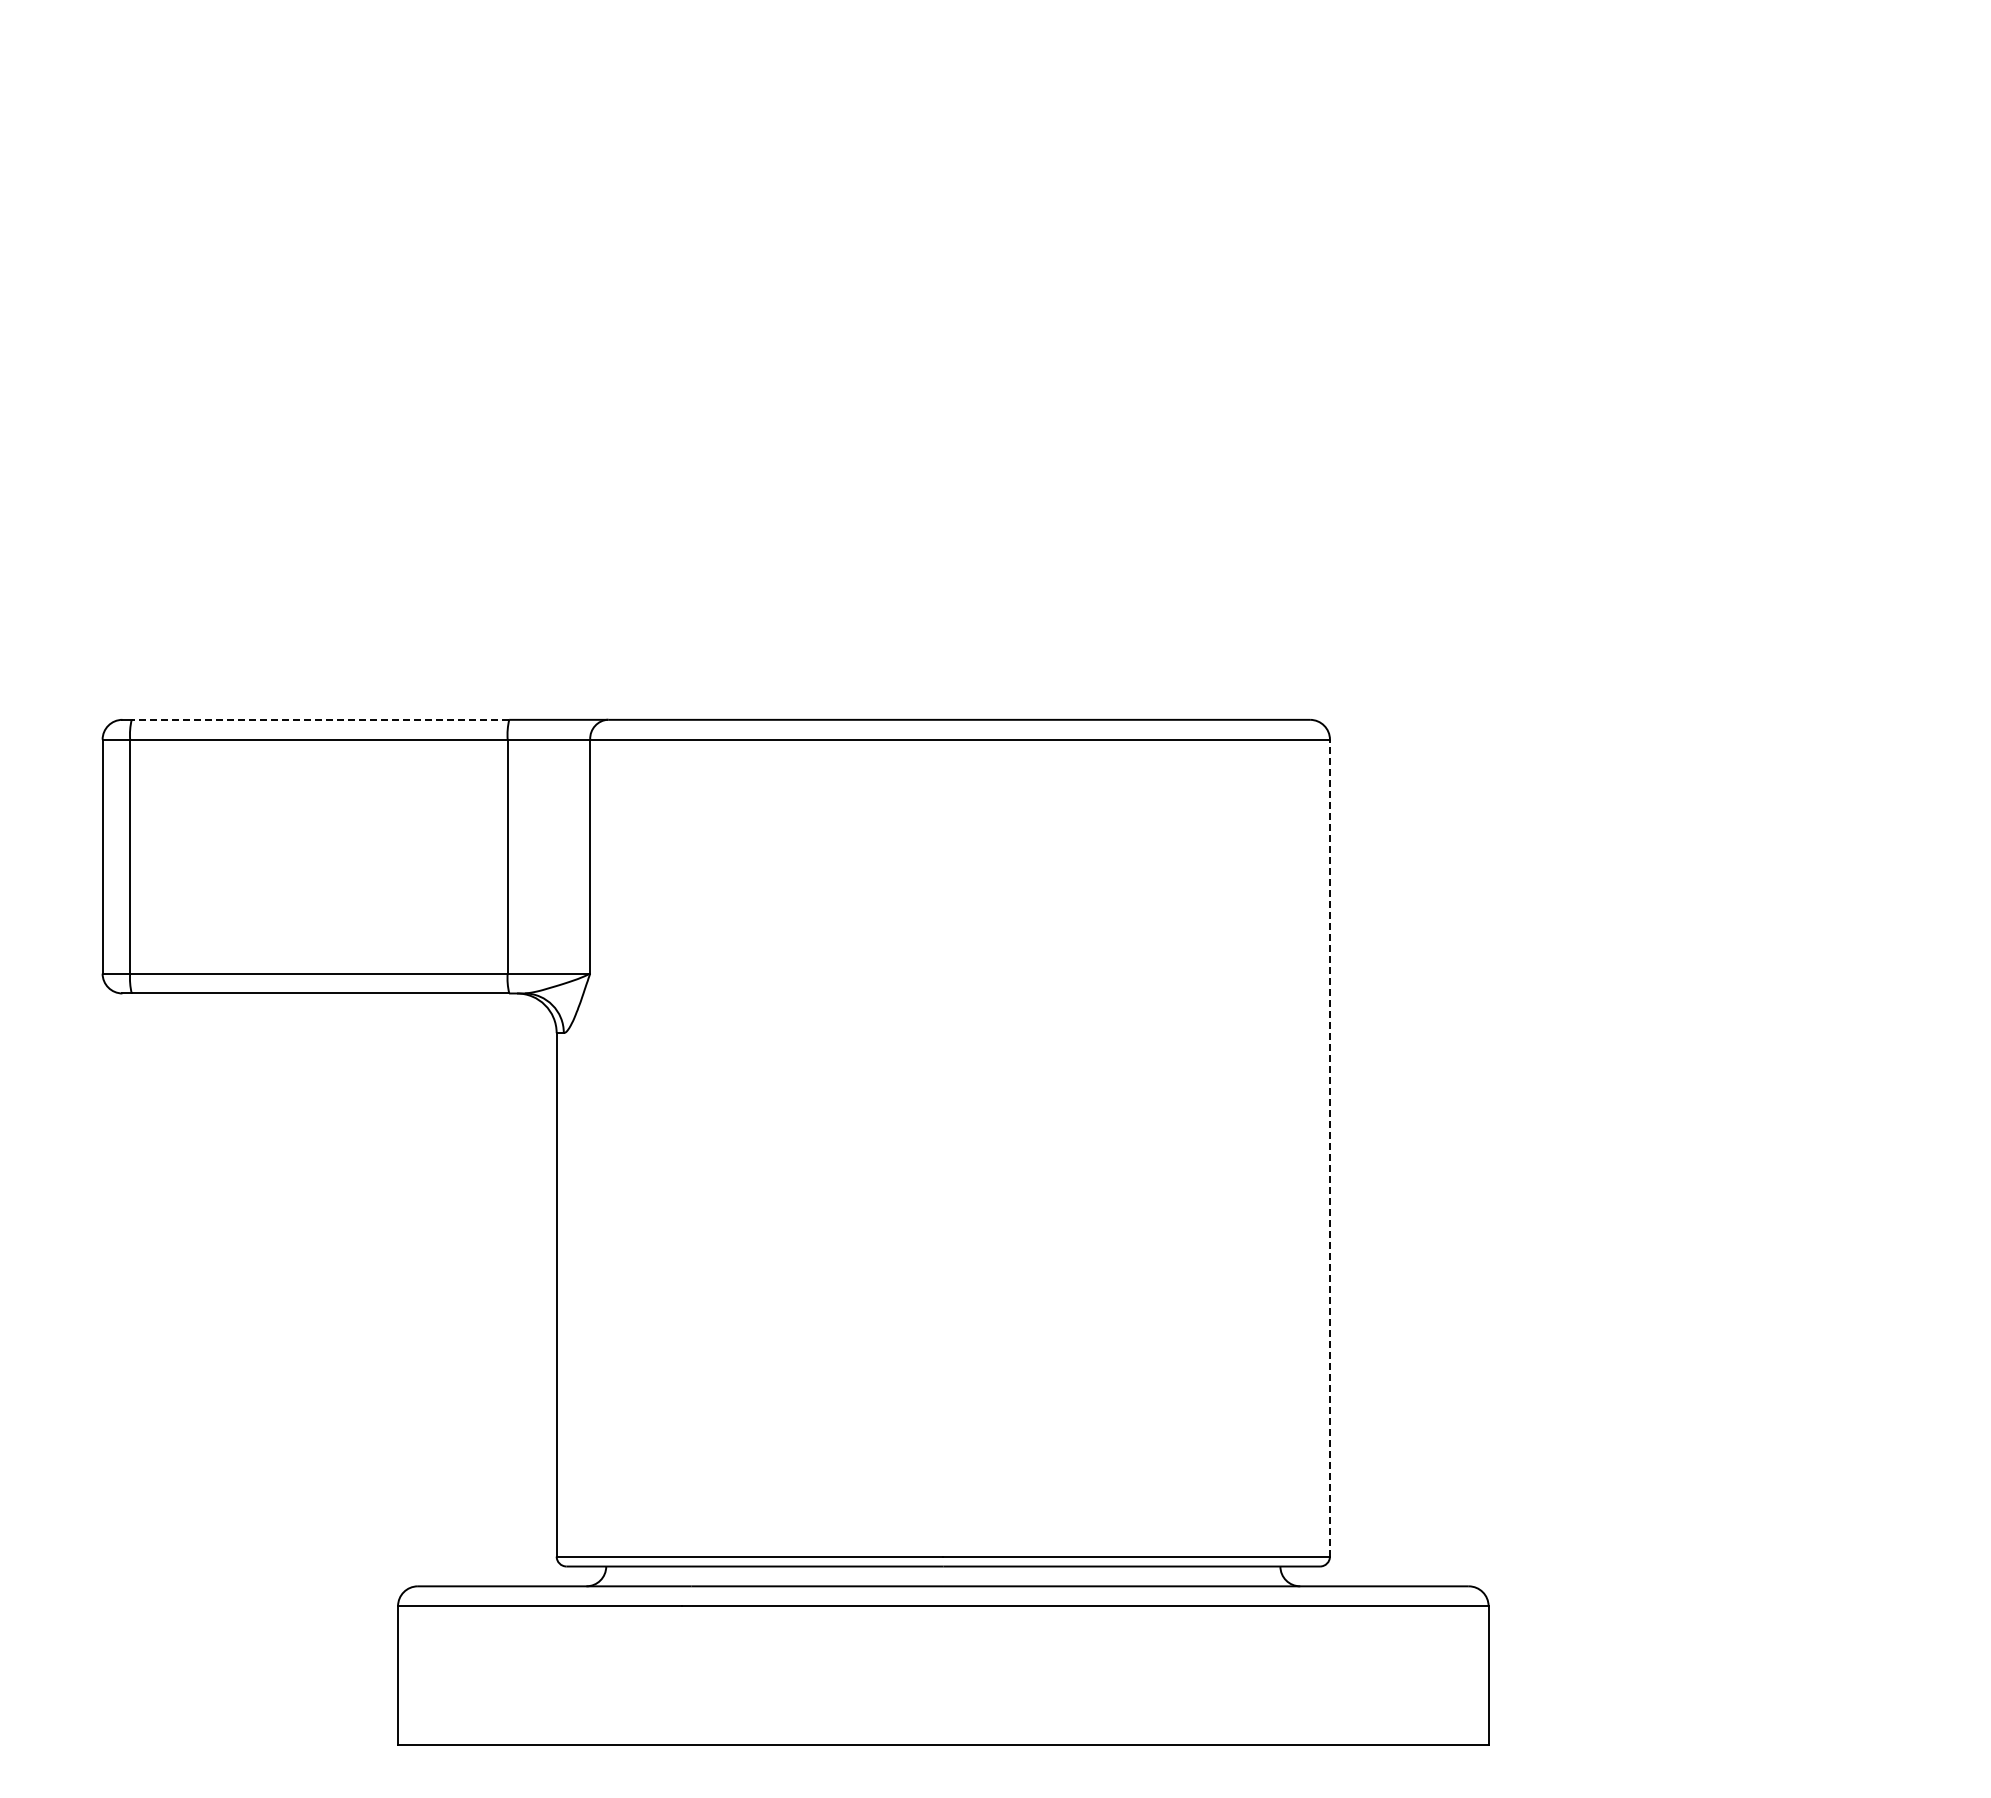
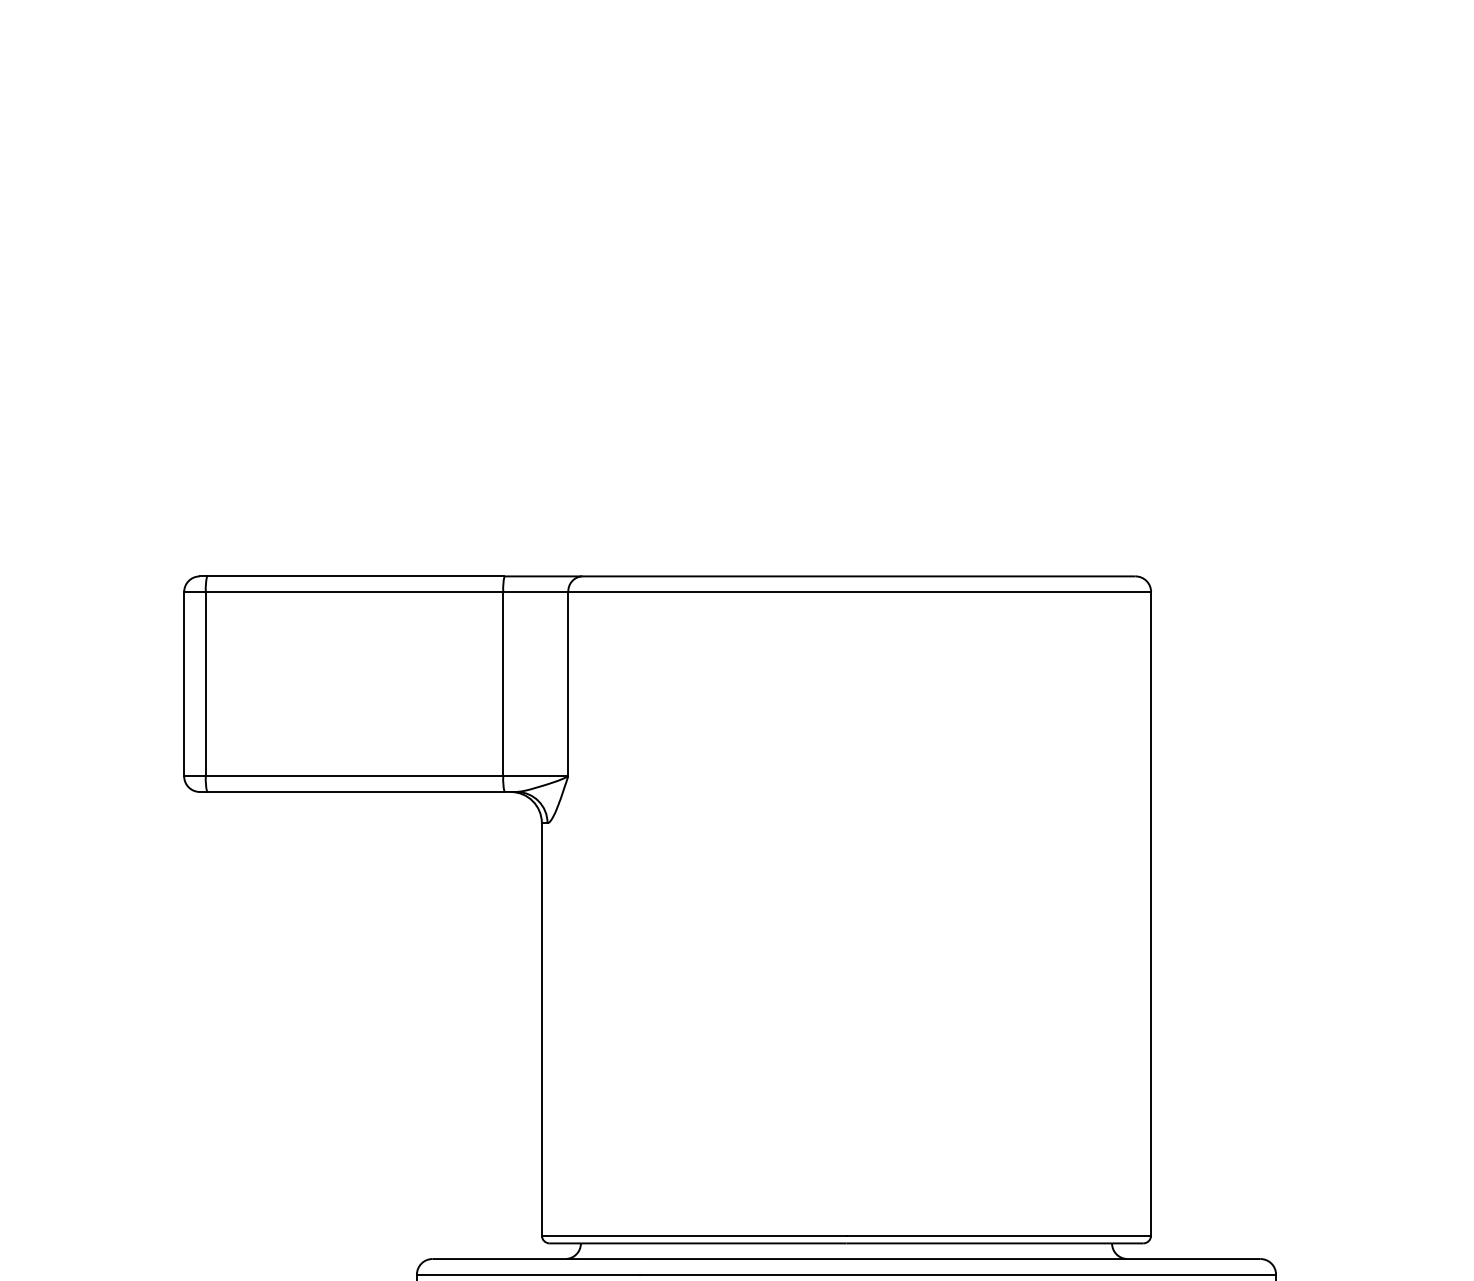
line: (320, 719) -> (355, 576), dashed -> solid
line: (1329, 1147) -> (1150, 913), dashed -> solid

